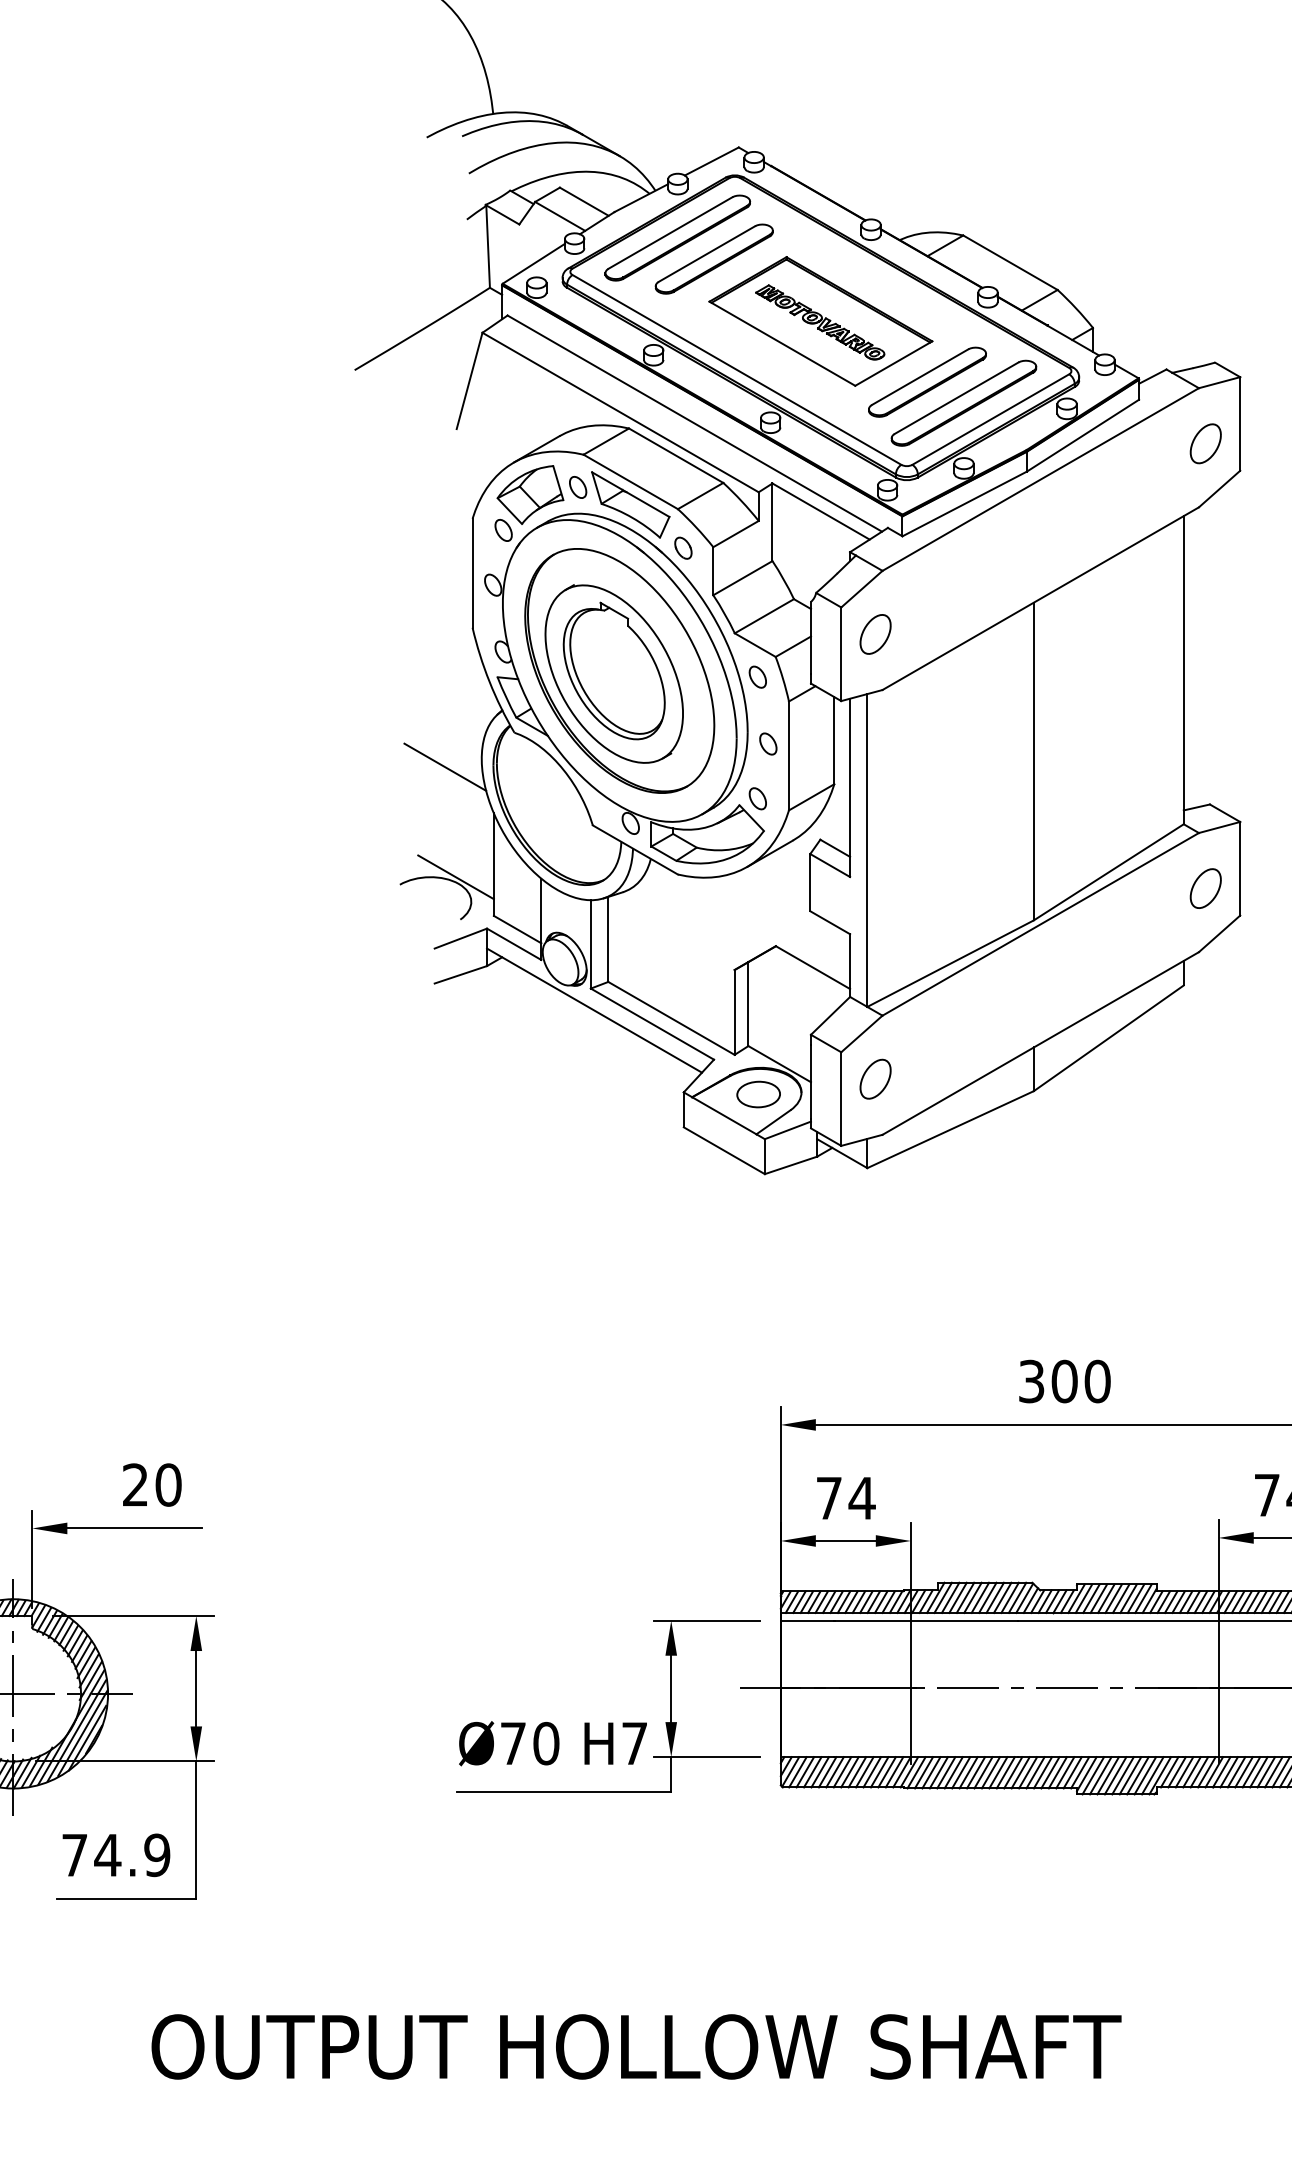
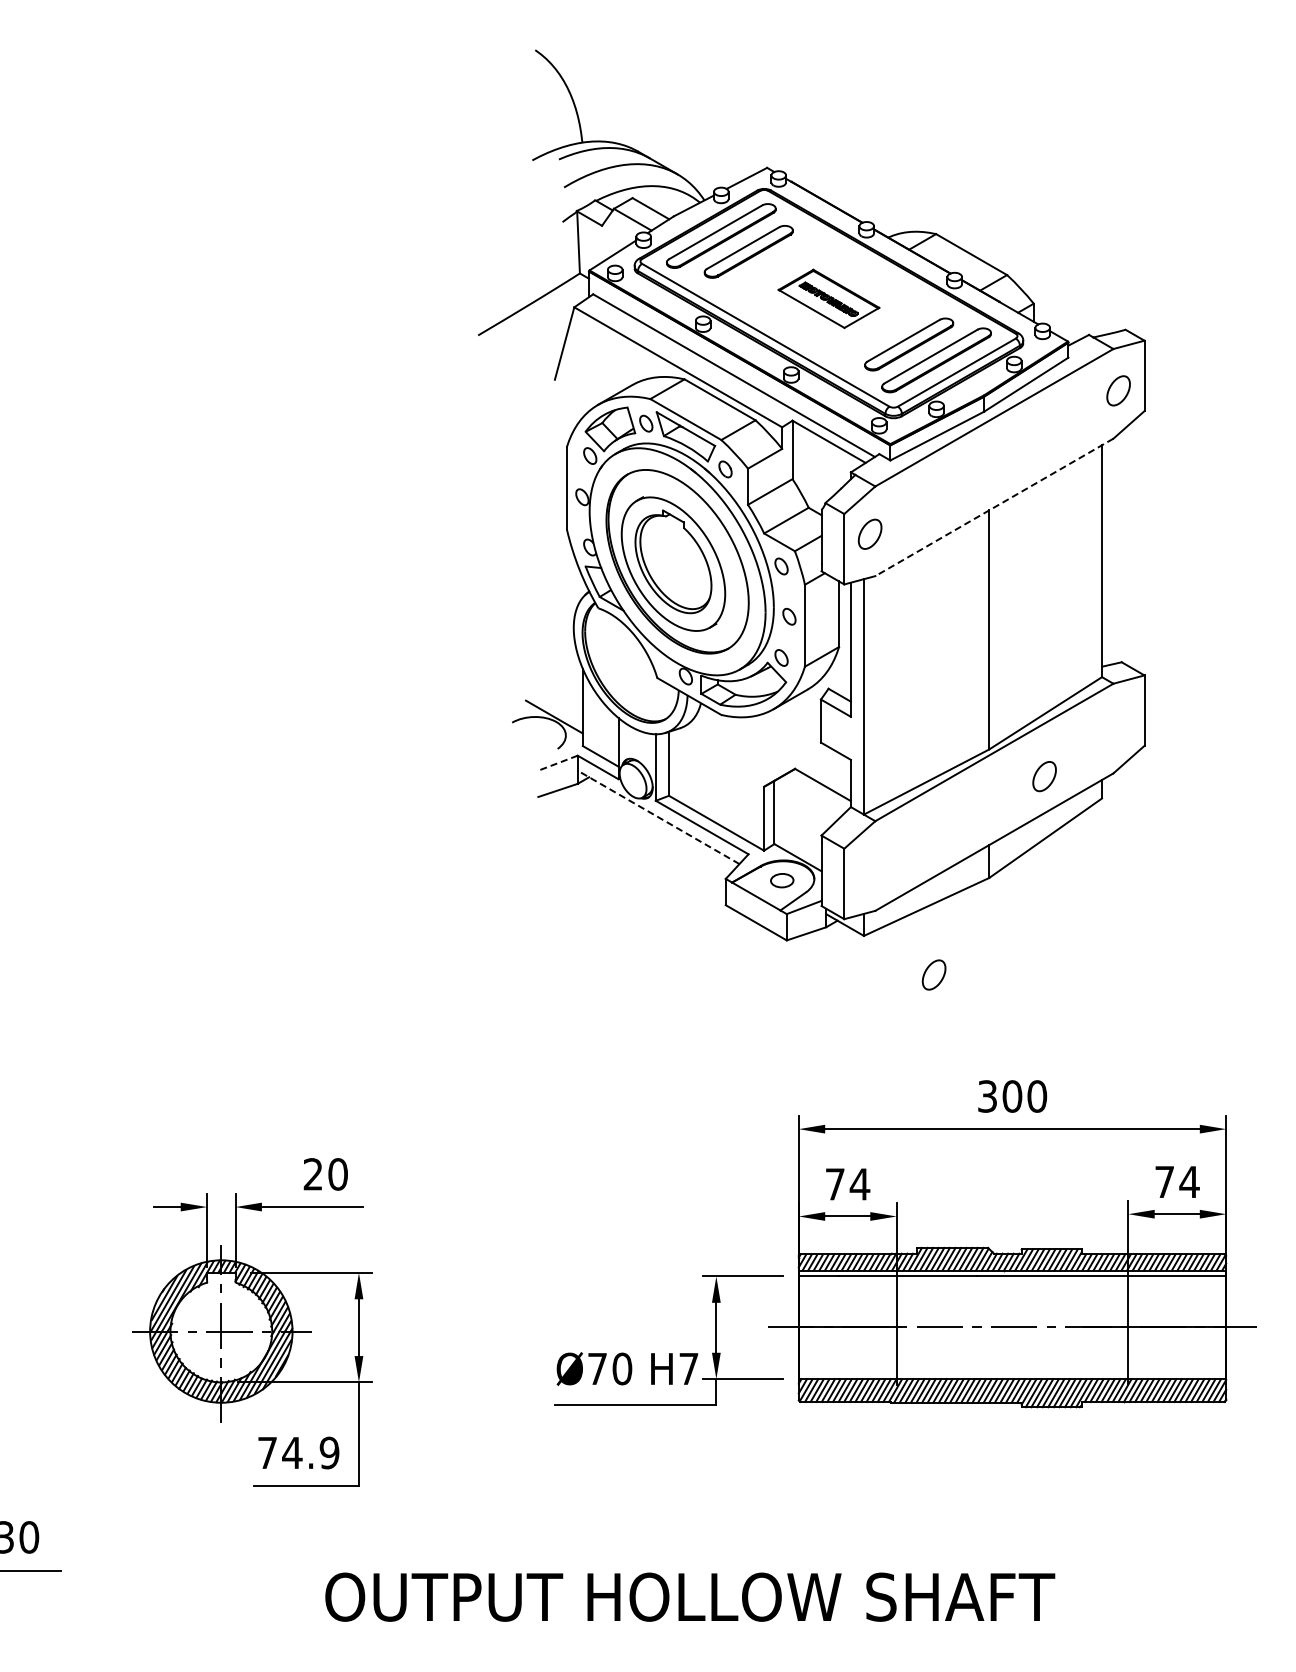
part: (820, 321) -> (828, 298), size x0.6
line: (1039, 598) -> (993, 507), solid -> dashed
line: (445, 766) -> (546, 633), removed
part: (1205, 888) -> (1044, 776), moved
line: (460, 939) -> (557, 763), solid -> dashed
line: (594, 1010) -> (658, 817), solid -> dashed
part: (874, 1078) -> (933, 974), moved
part: (759, 1094) -> (782, 880), size x0.7

